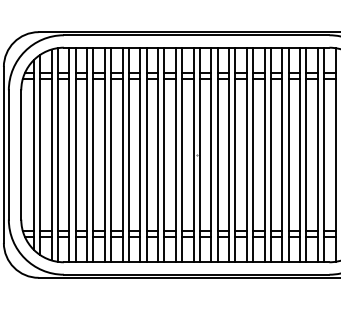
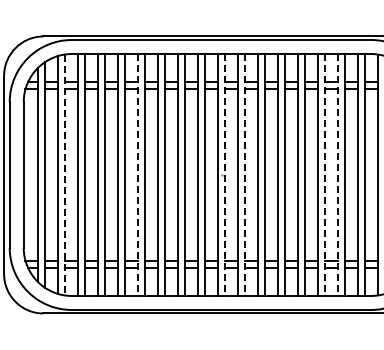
line: (57, 155) -> (64, 175), solid -> dashed
line: (122, 155) -> (137, 175), solid -> dashed
line: (200, 155) -> (225, 175), solid -> dashed
line: (217, 155) -> (245, 175), solid -> dashed
line: (288, 155) -> (325, 175), solid -> dashed
line: (300, 155) -> (338, 175), solid -> dashed

